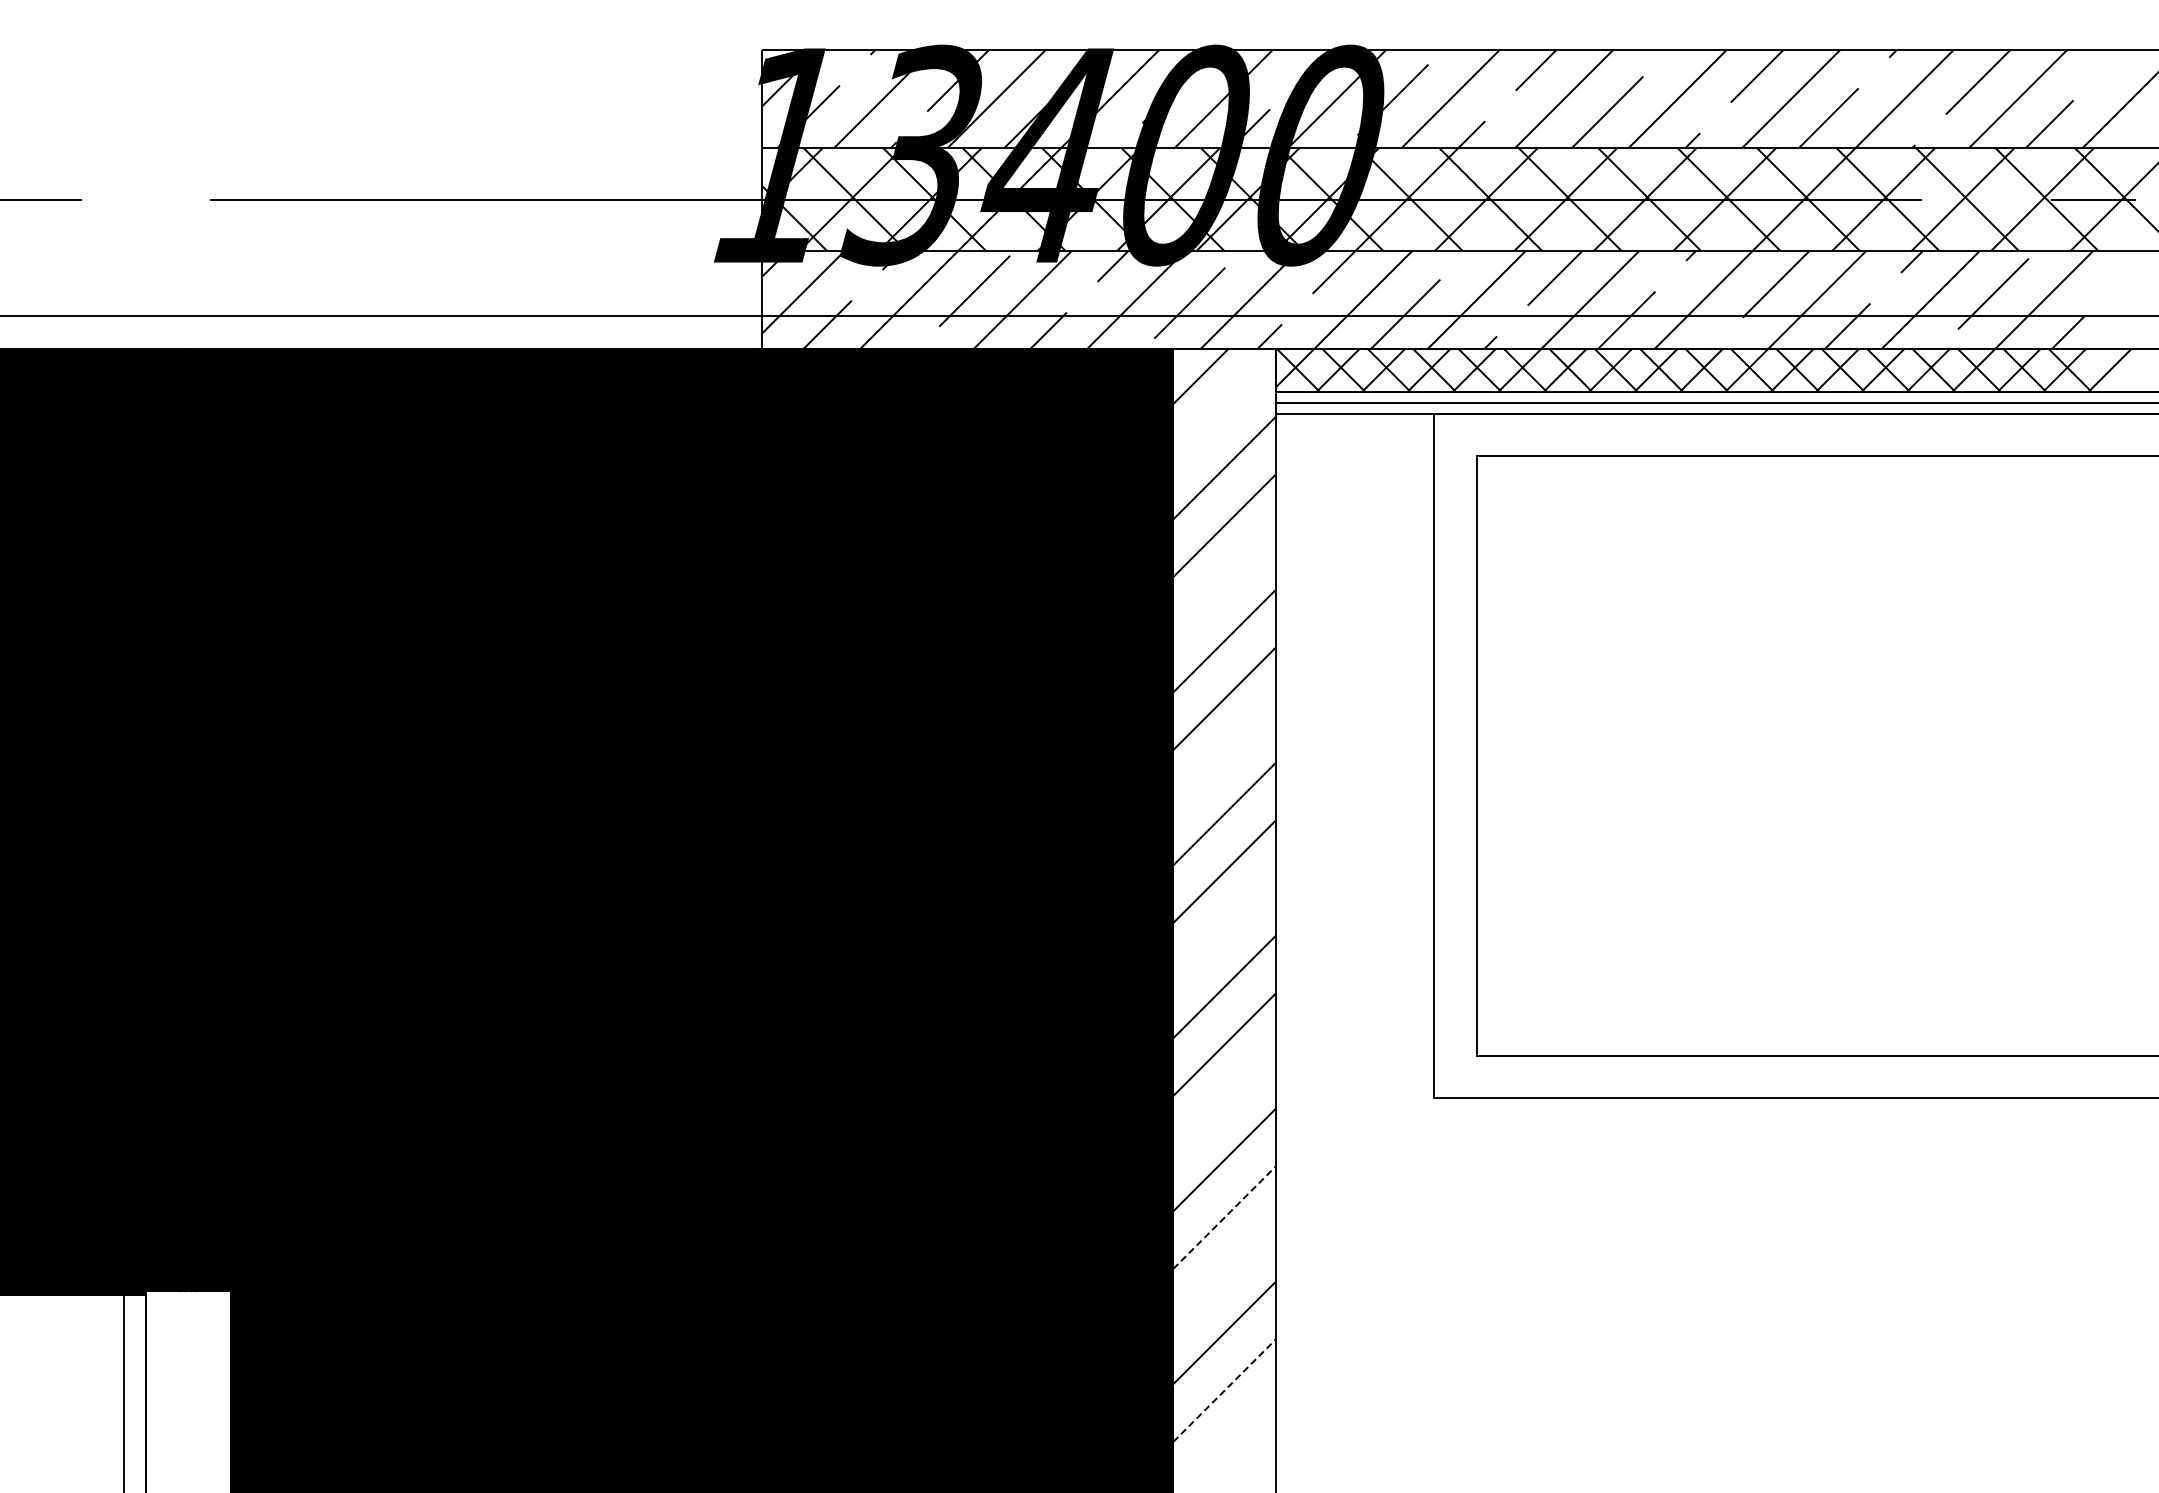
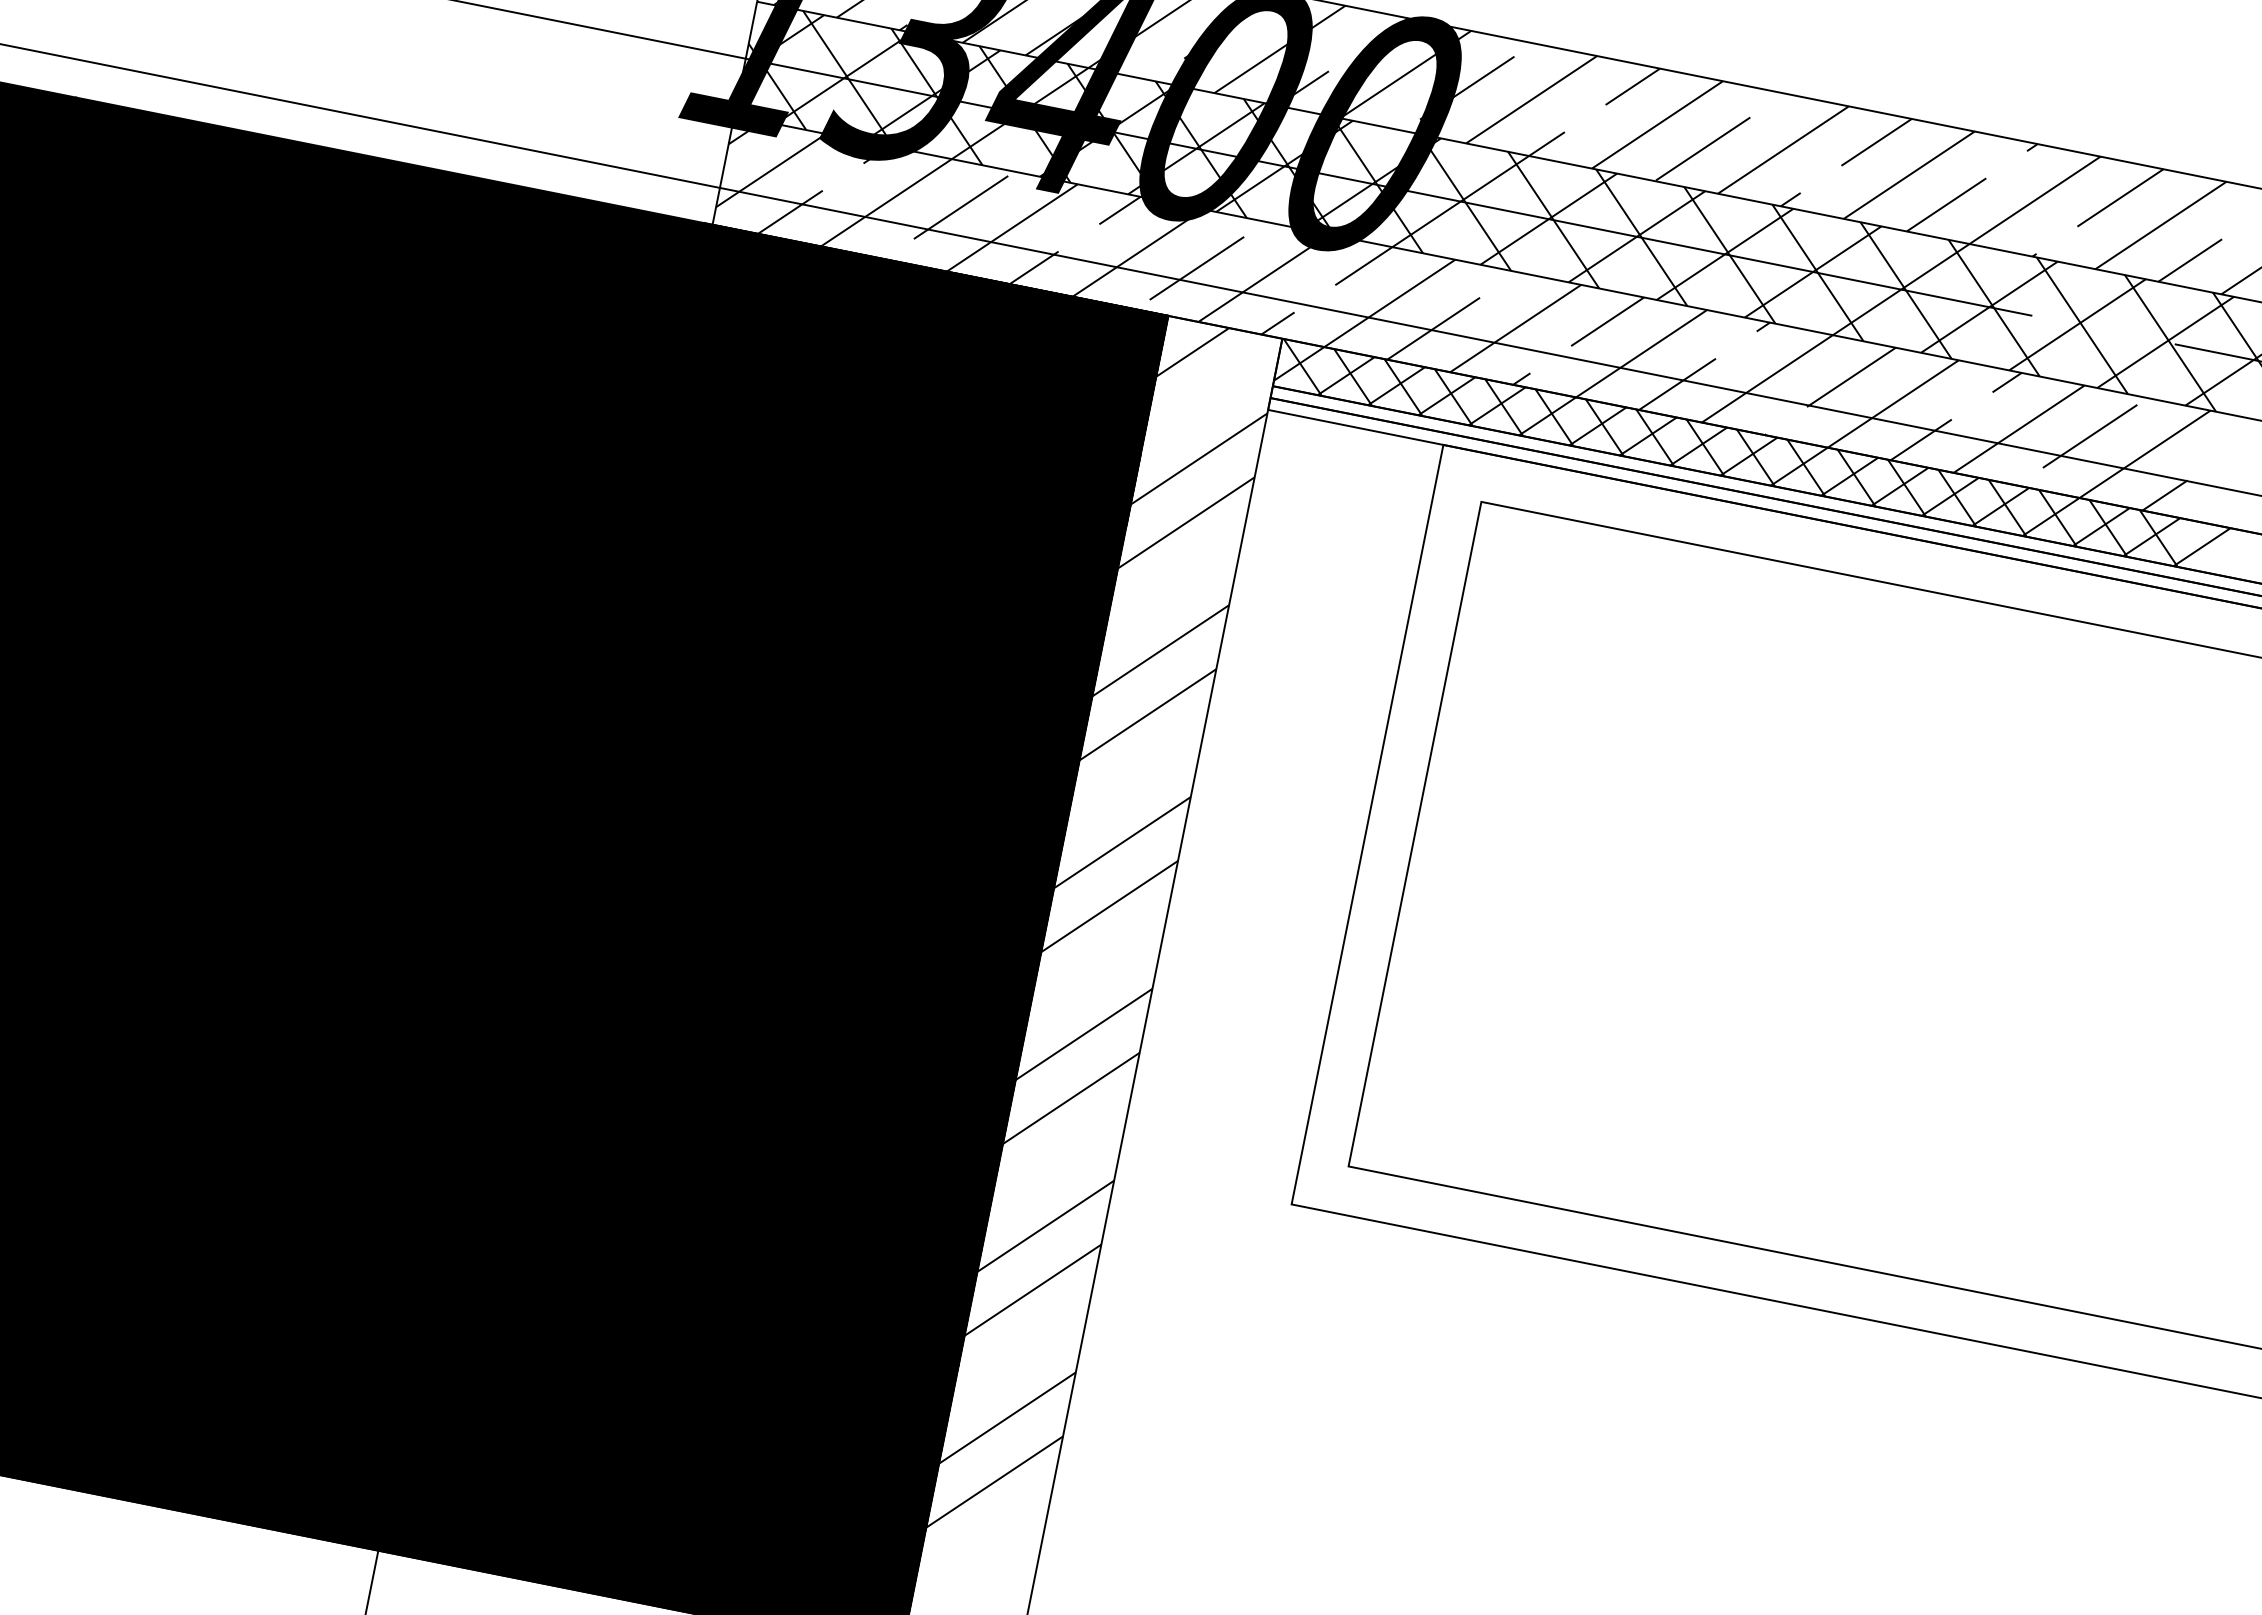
line: (1224, 1217) -> (1032, 1290), dashed -> solid
line: (1224, 1390) -> (994, 1481), dashed -> solid

